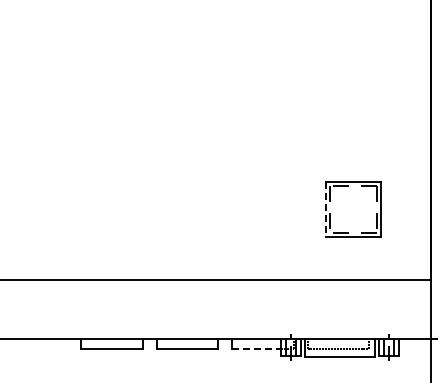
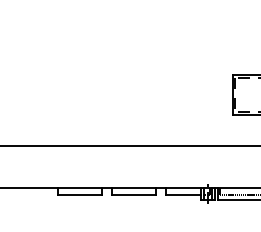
line: (325, 209) -> (232, 94), dashed -> solid
line: (256, 349) -> (183, 195), dashed -> solid

